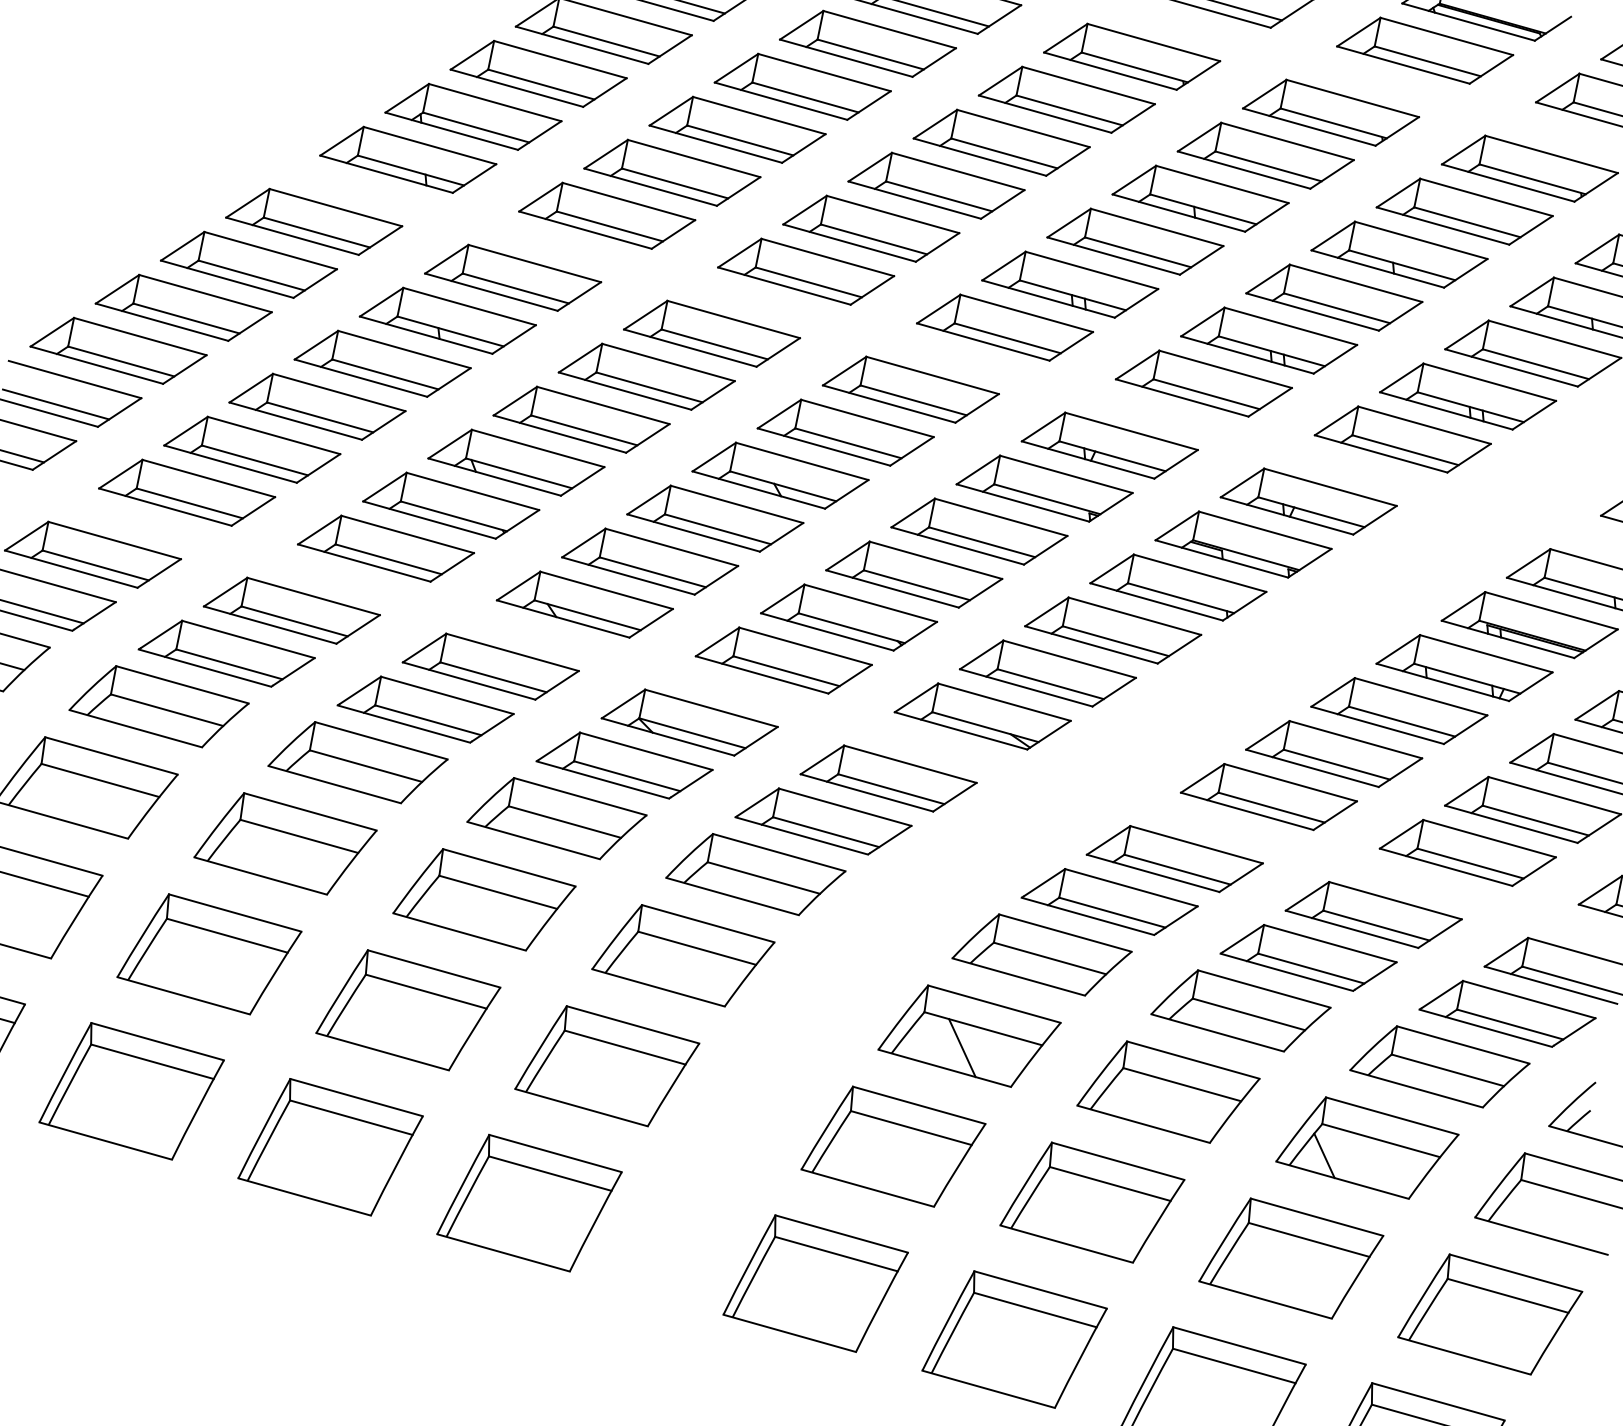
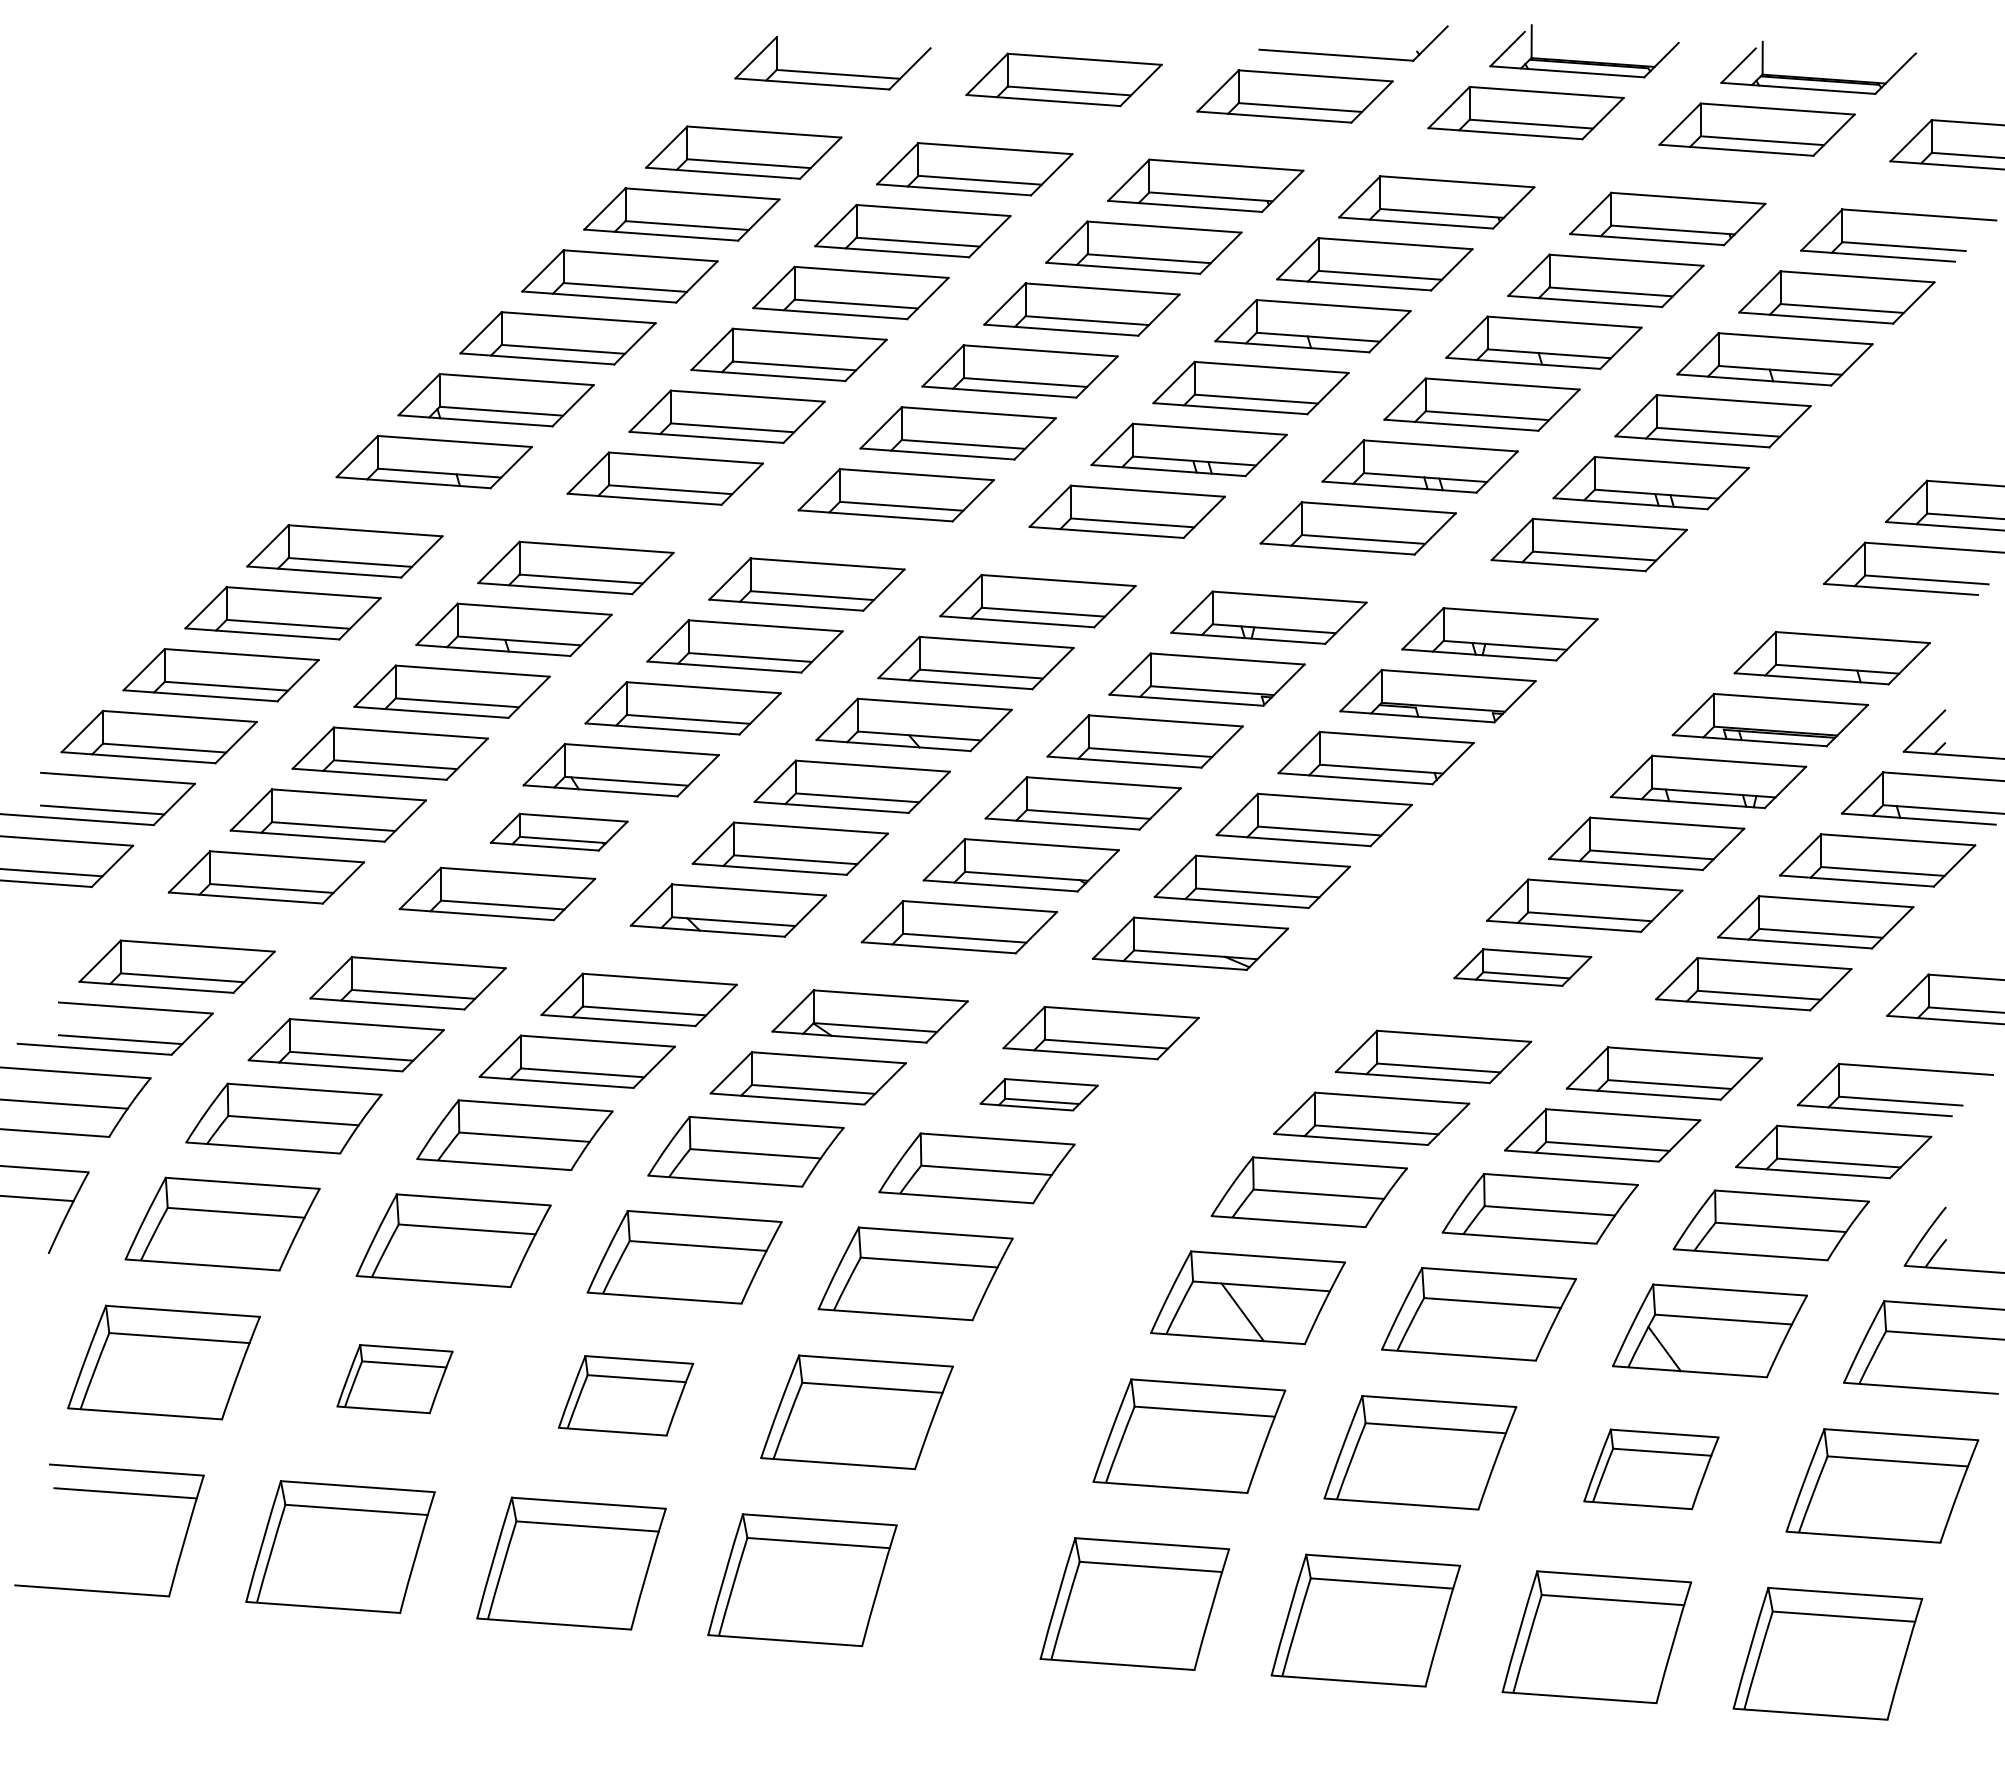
part: (450, 505) -> (558, 832), size x0.7
part: (1268, 796) -> (1522, 967), size x0.7
part: (822, 821) -> (1038, 1094), size x0.6
part: (209, 953) -> (394, 1378), size x0.6
part: (407, 1010) -> (625, 1395), size x0.7
part: (1291, 1258) -> (1651, 1469), size x0.7

